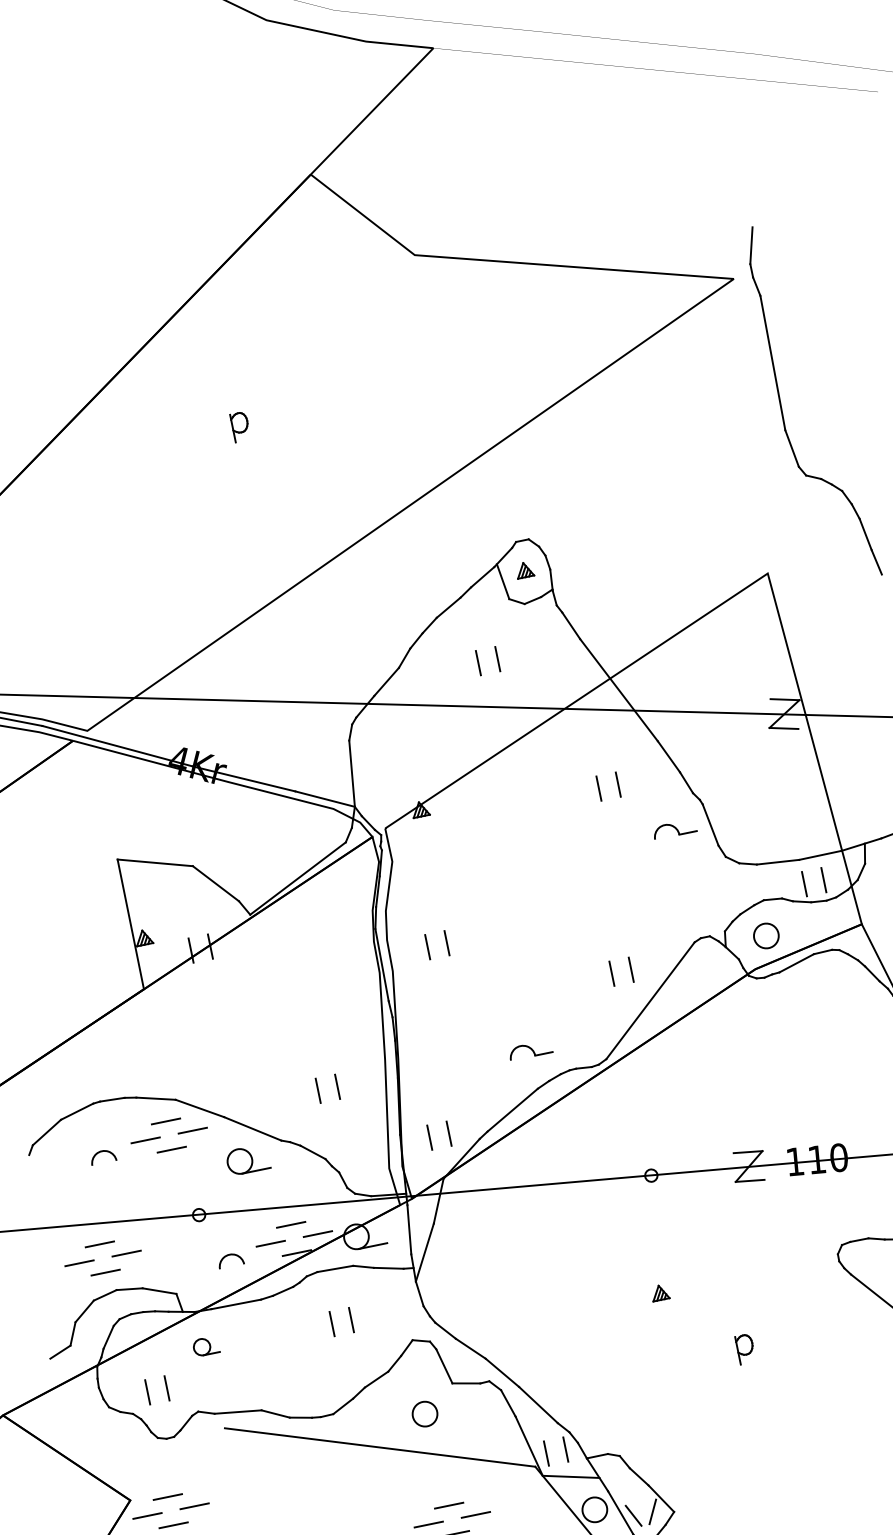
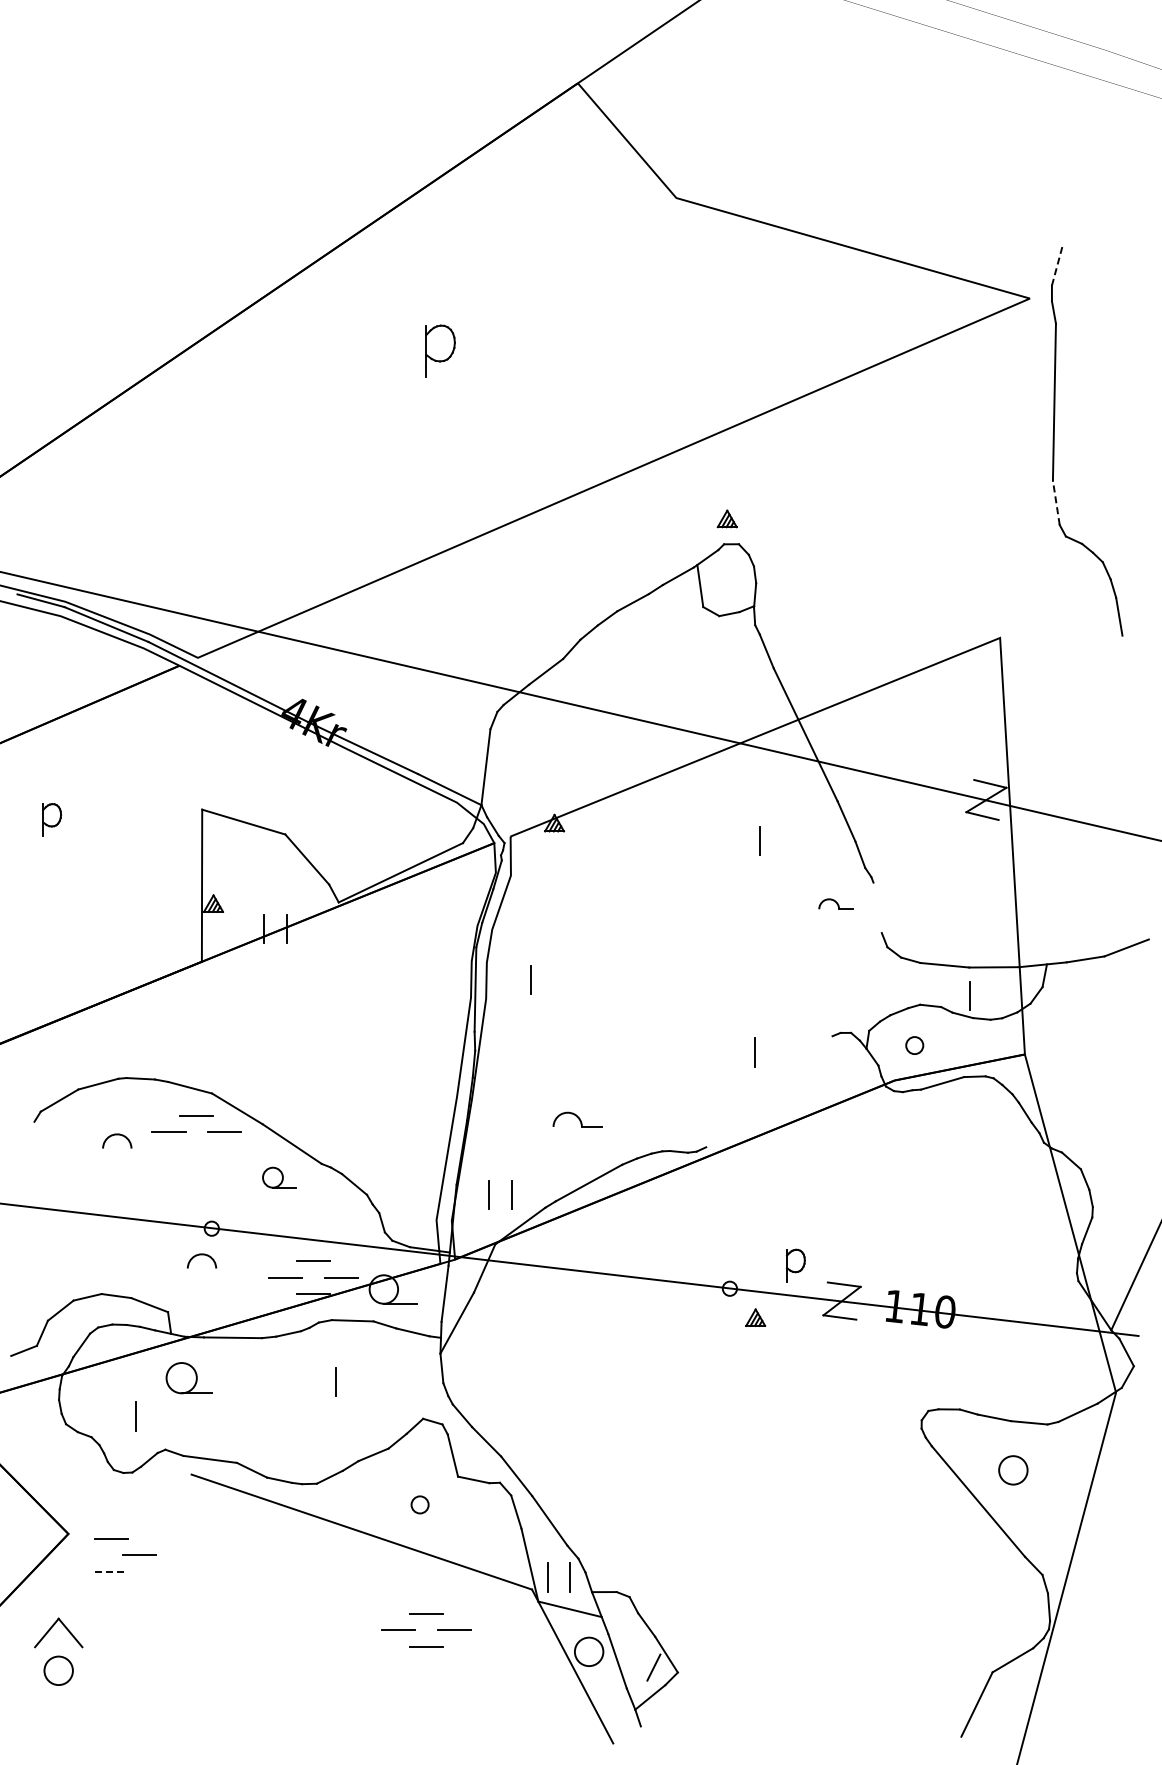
line: (751, 245) -> (1057, 264), solid -> dashed
part: (240, 426) -> (440, 350), size x1.6
line: (792, 448) -> (1056, 502), solid -> dashed
line: (876, 562) -> (1125, 650), removed
part: (523, 569) -> (726, 518), moved
line: (497, 658) -> (676, 671), removed
line: (478, 662) -> (653, 671), removed
line: (618, 784) -> (783, 840), removed
line: (710, 824) -> (877, 907), removed
part: (674, 828) -> (836, 903), size x0.7
line: (823, 879) -> (992, 995), removed
circle: (766, 935) -> (914, 1045), size x0.6
line: (446, 942) -> (553, 979), removed
line: (612, 973) -> (732, 1052), removed
line: (650, 1000) -> (769, 1091), removed
part: (530, 1050) -> (577, 1119), moved
line: (337, 1086) -> (397, 1116), removed
line: (318, 1090) -> (374, 1116), removed
line: (171, 1149) -> (195, 1148), removed
part: (247, 1159) -> (279, 1177), size x0.7
line: (99, 1244) -> (92, 1238), removed
line: (125, 1253) -> (120, 1255), removed
arc: (230, 1255) -> (202, 1255), moved
line: (79, 1262) -> (66, 1254), removed
line: (104, 1272) -> (92, 1271), removed
part: (659, 1292) -> (755, 1317), moved
line: (351, 1319) -> (359, 1381), removed
part: (206, 1345) -> (189, 1377), size x1.6
part: (745, 1348) -> (795, 1265), moved
line: (147, 1392) -> (112, 1416), removed
circle: (424, 1413) -> (419, 1504), size x0.6
line: (632, 1515) -> (630, 1667), removed
line: (146, 1516) -> (83, 1555), removed
line: (173, 1524) -> (111, 1571), solid -> dashed

